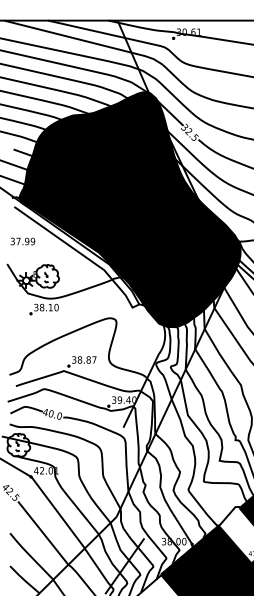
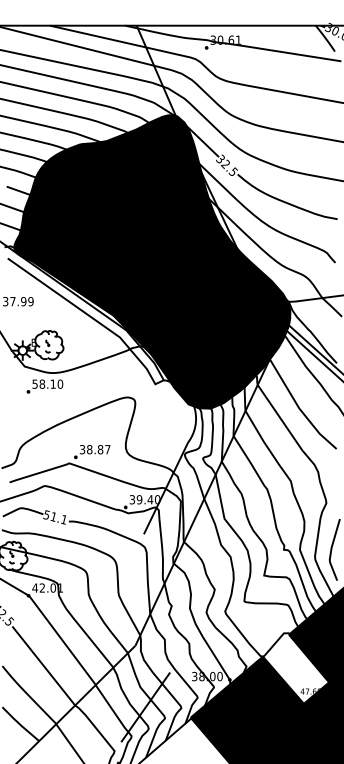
text: (35, 307) -> (34, 383), 38.10 -> 58.10
text: (52, 414) -> (55, 517), 40.0 -> 51.1

